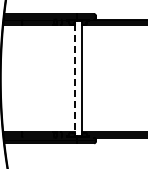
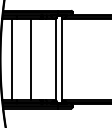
line: (15, 78) -> (11, 59), added
line: (41, 78) -> (31, 59), added
line: (74, 79) -> (56, 60), dashed -> solid

